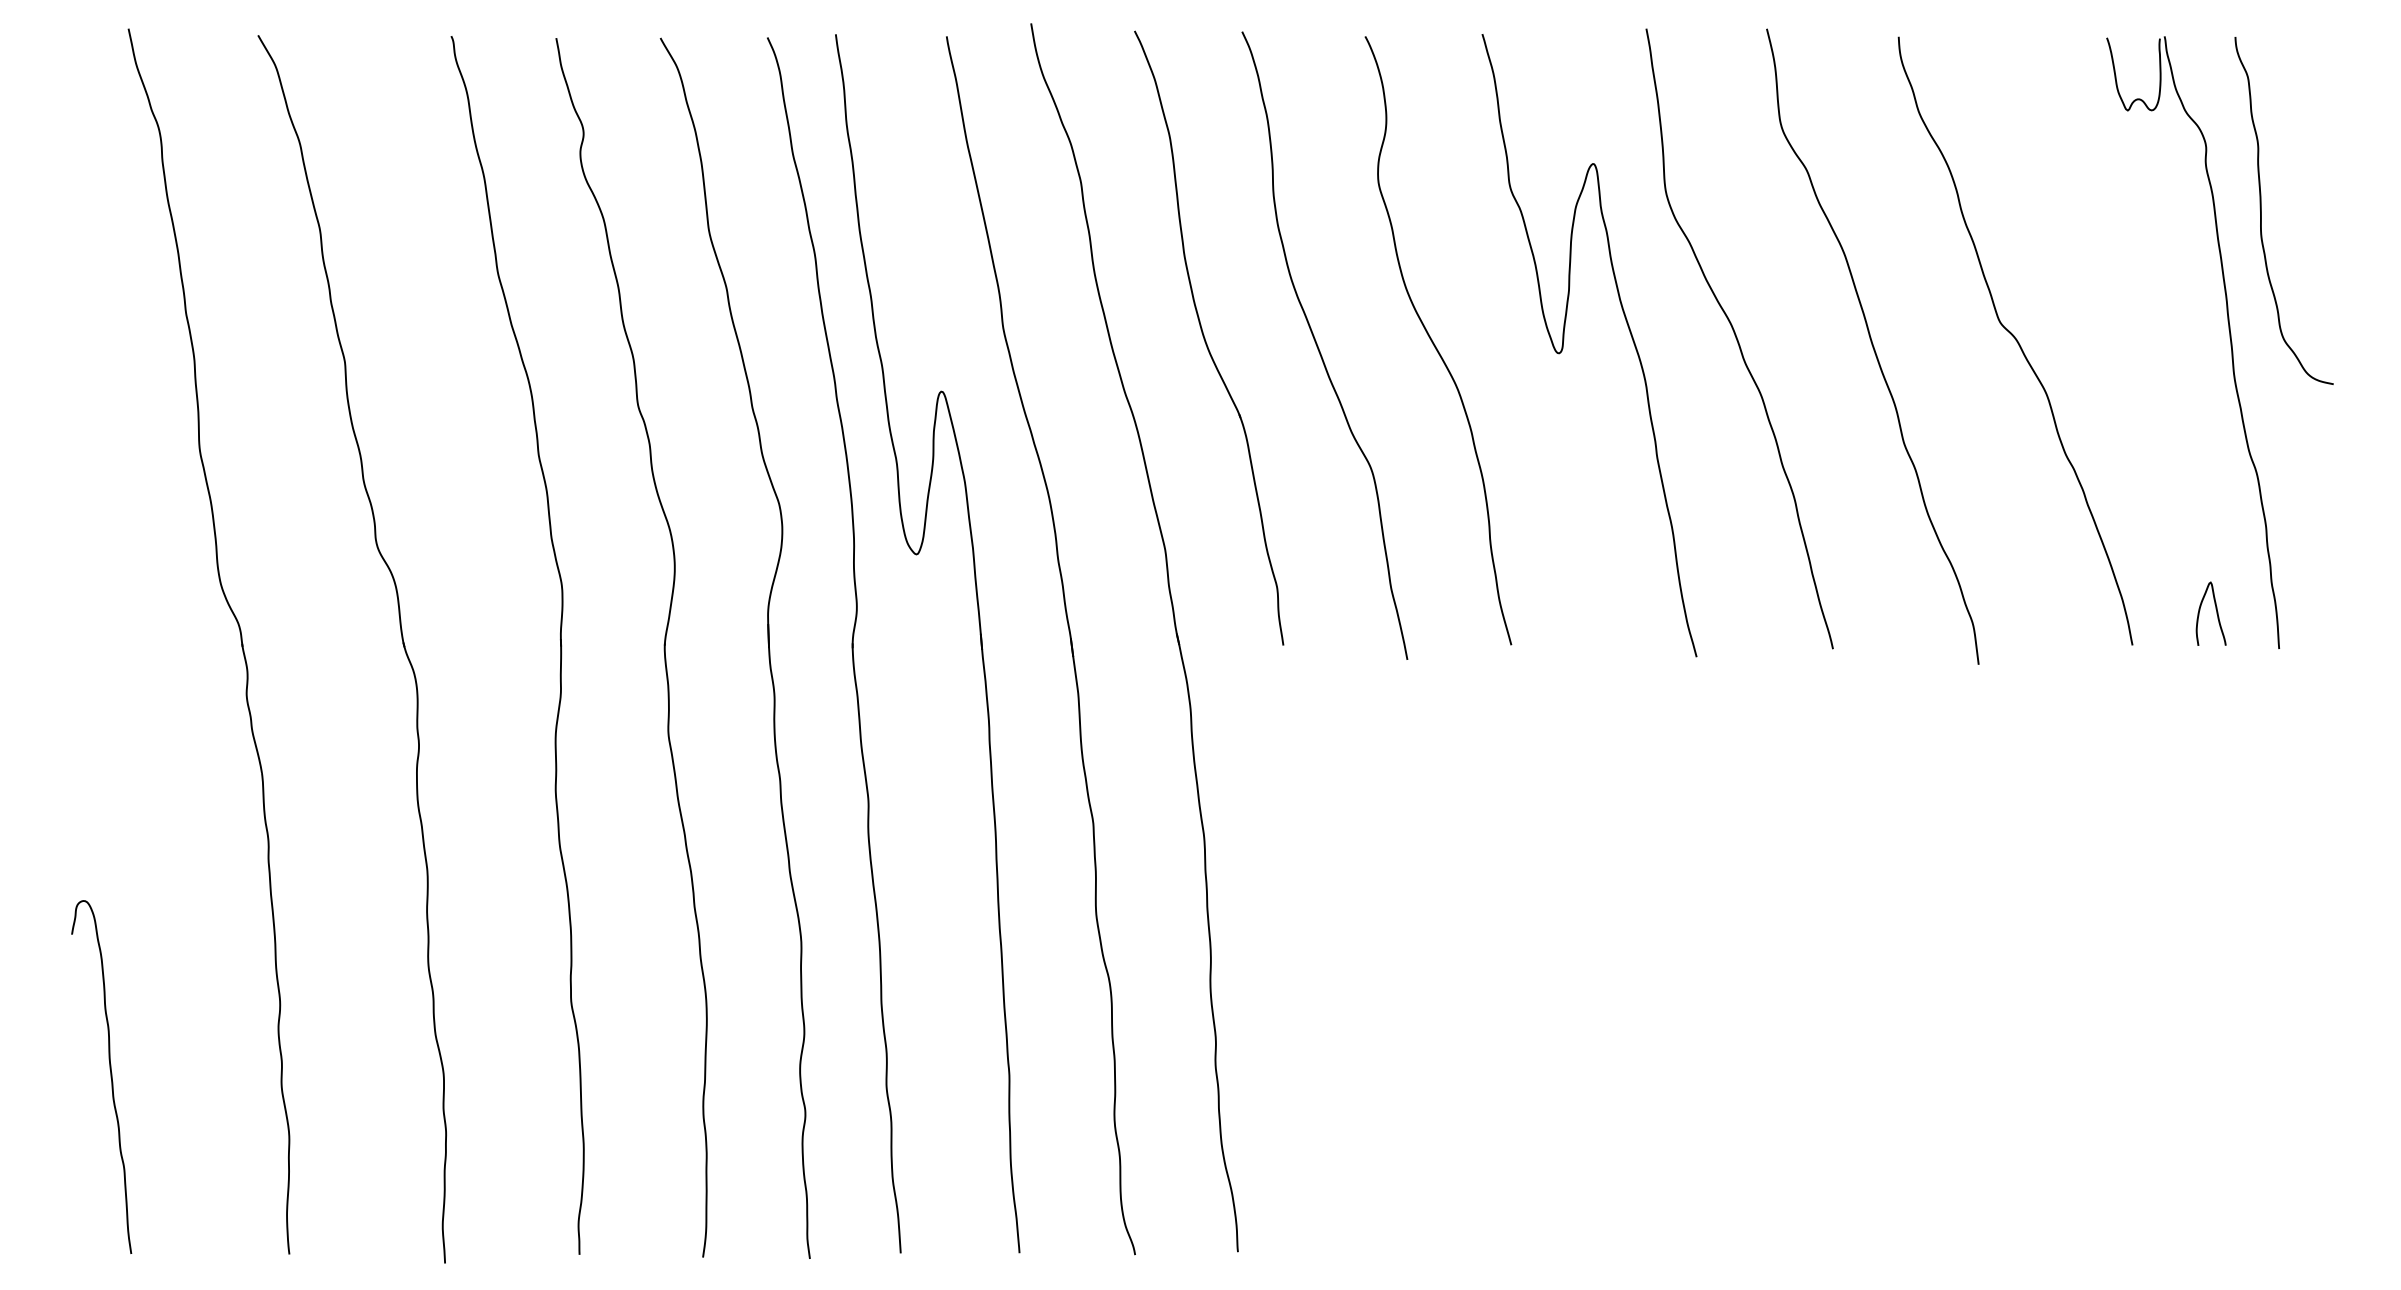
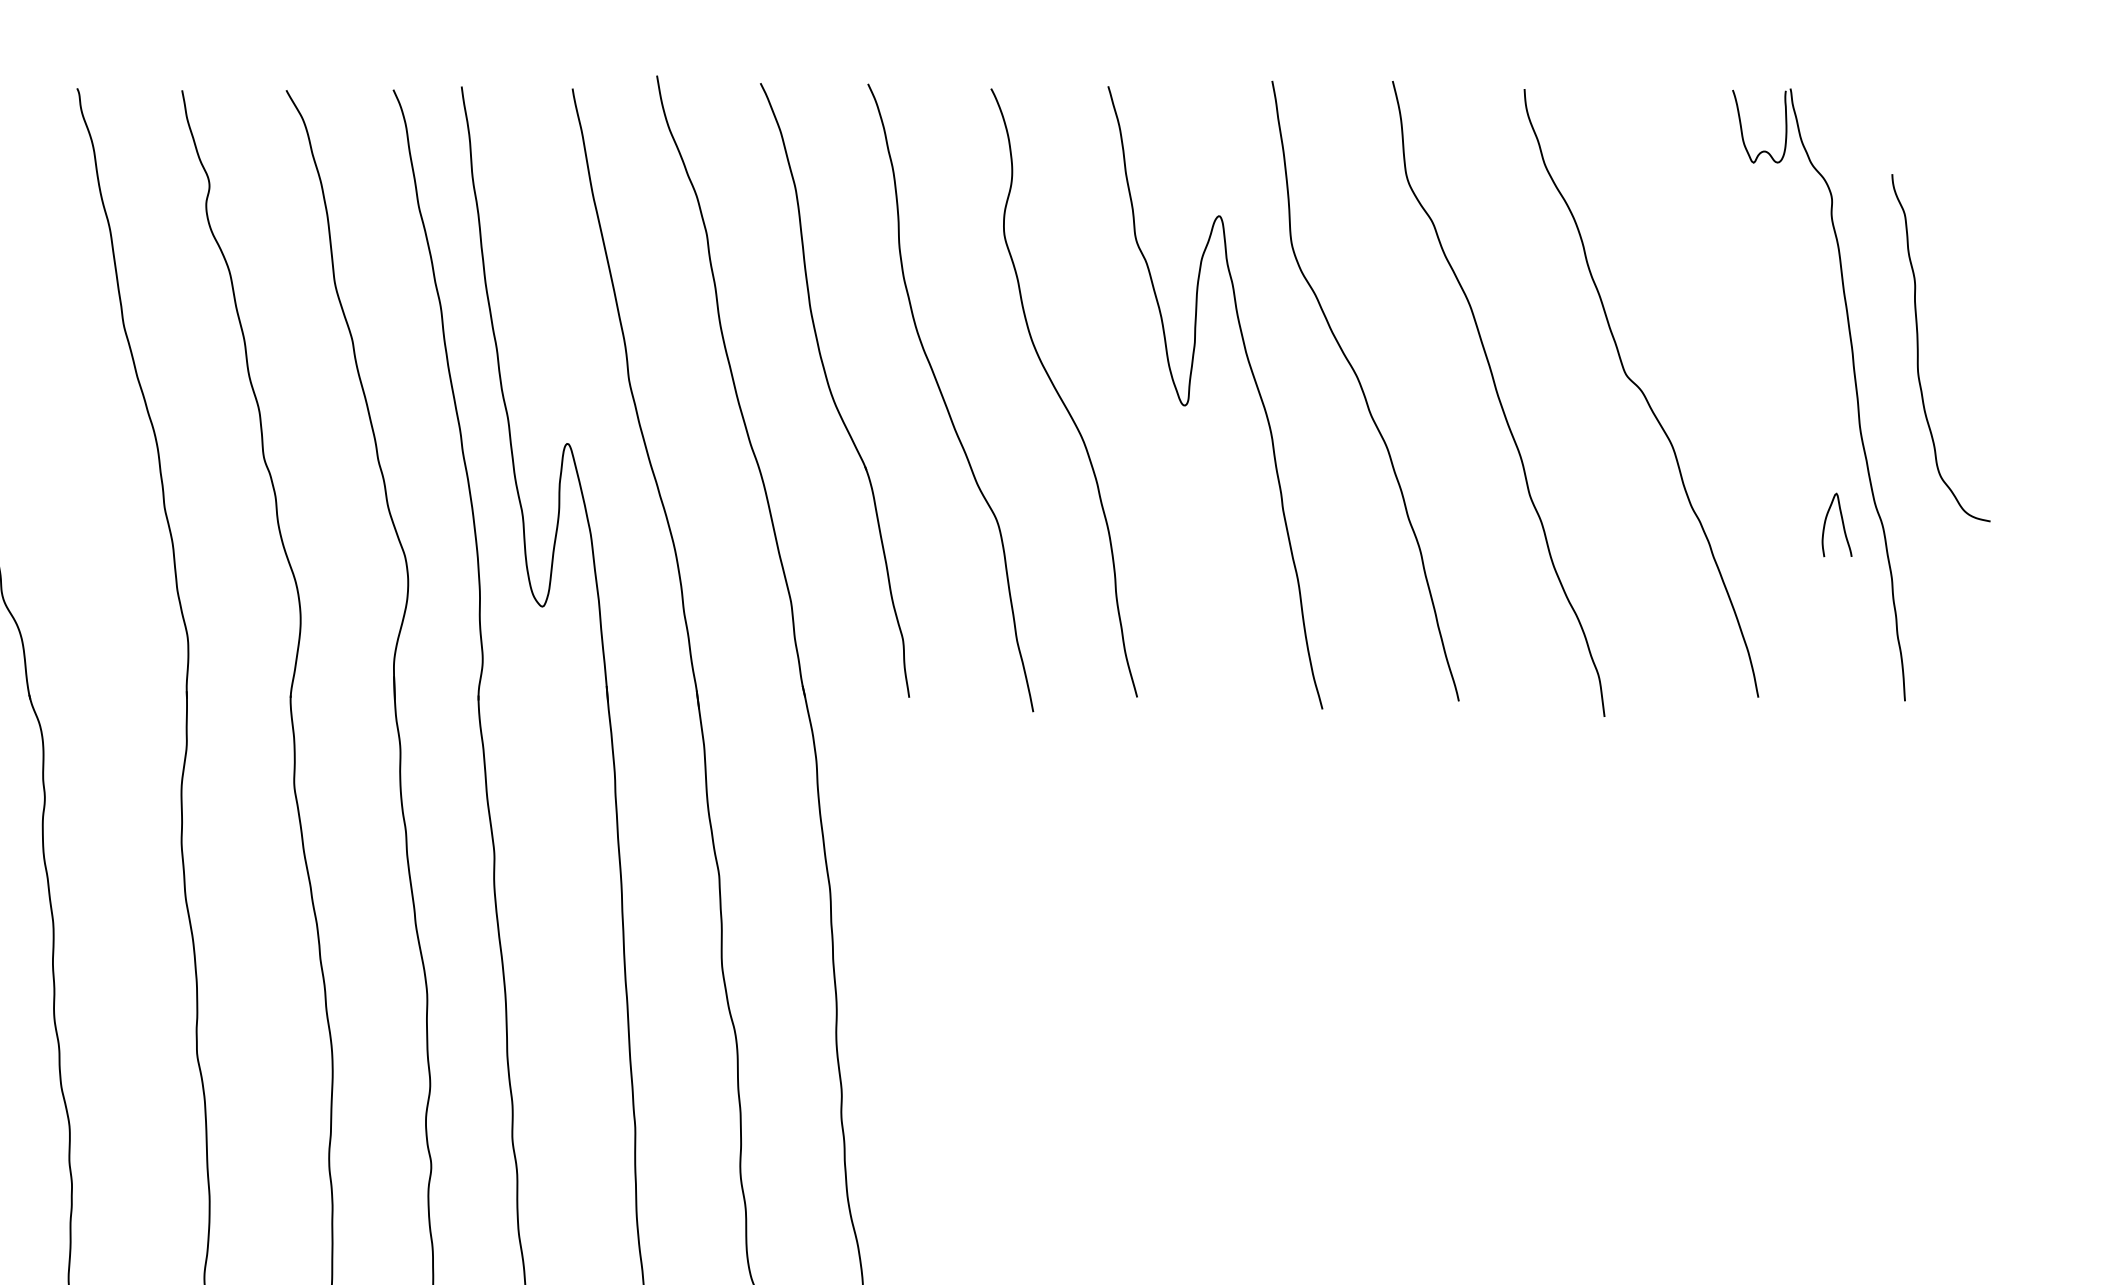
curve: (2261, 210) -> (1918, 347), moved
curve: (2216, 613) -> (1842, 524), moved

